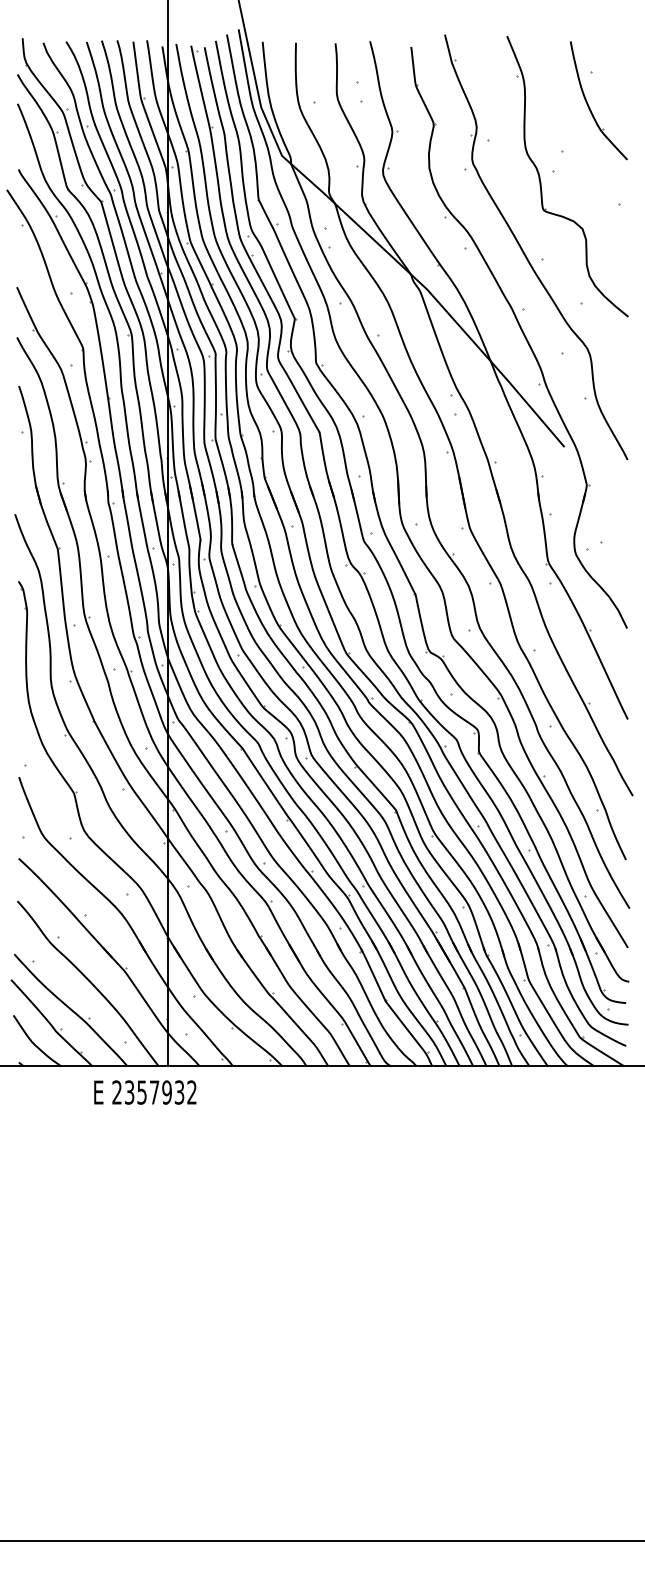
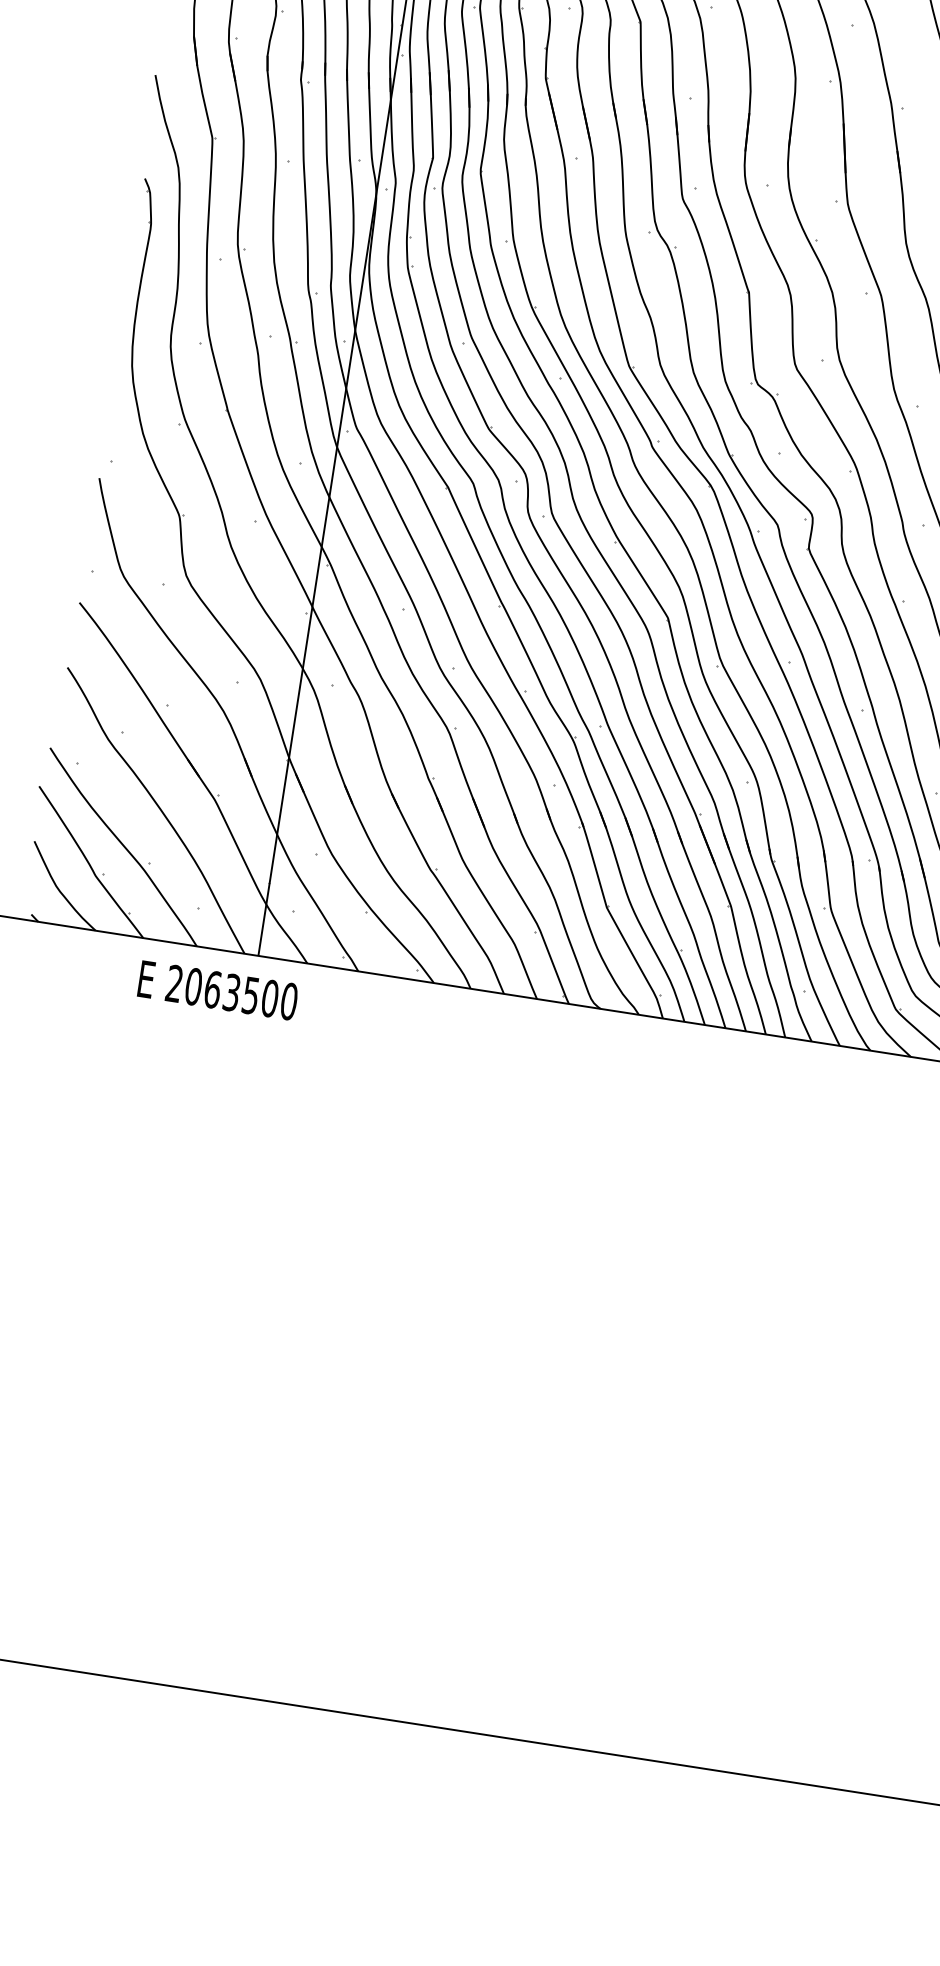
text: (160, 1092) -> (240, 994), 2357932 -> 2063500

